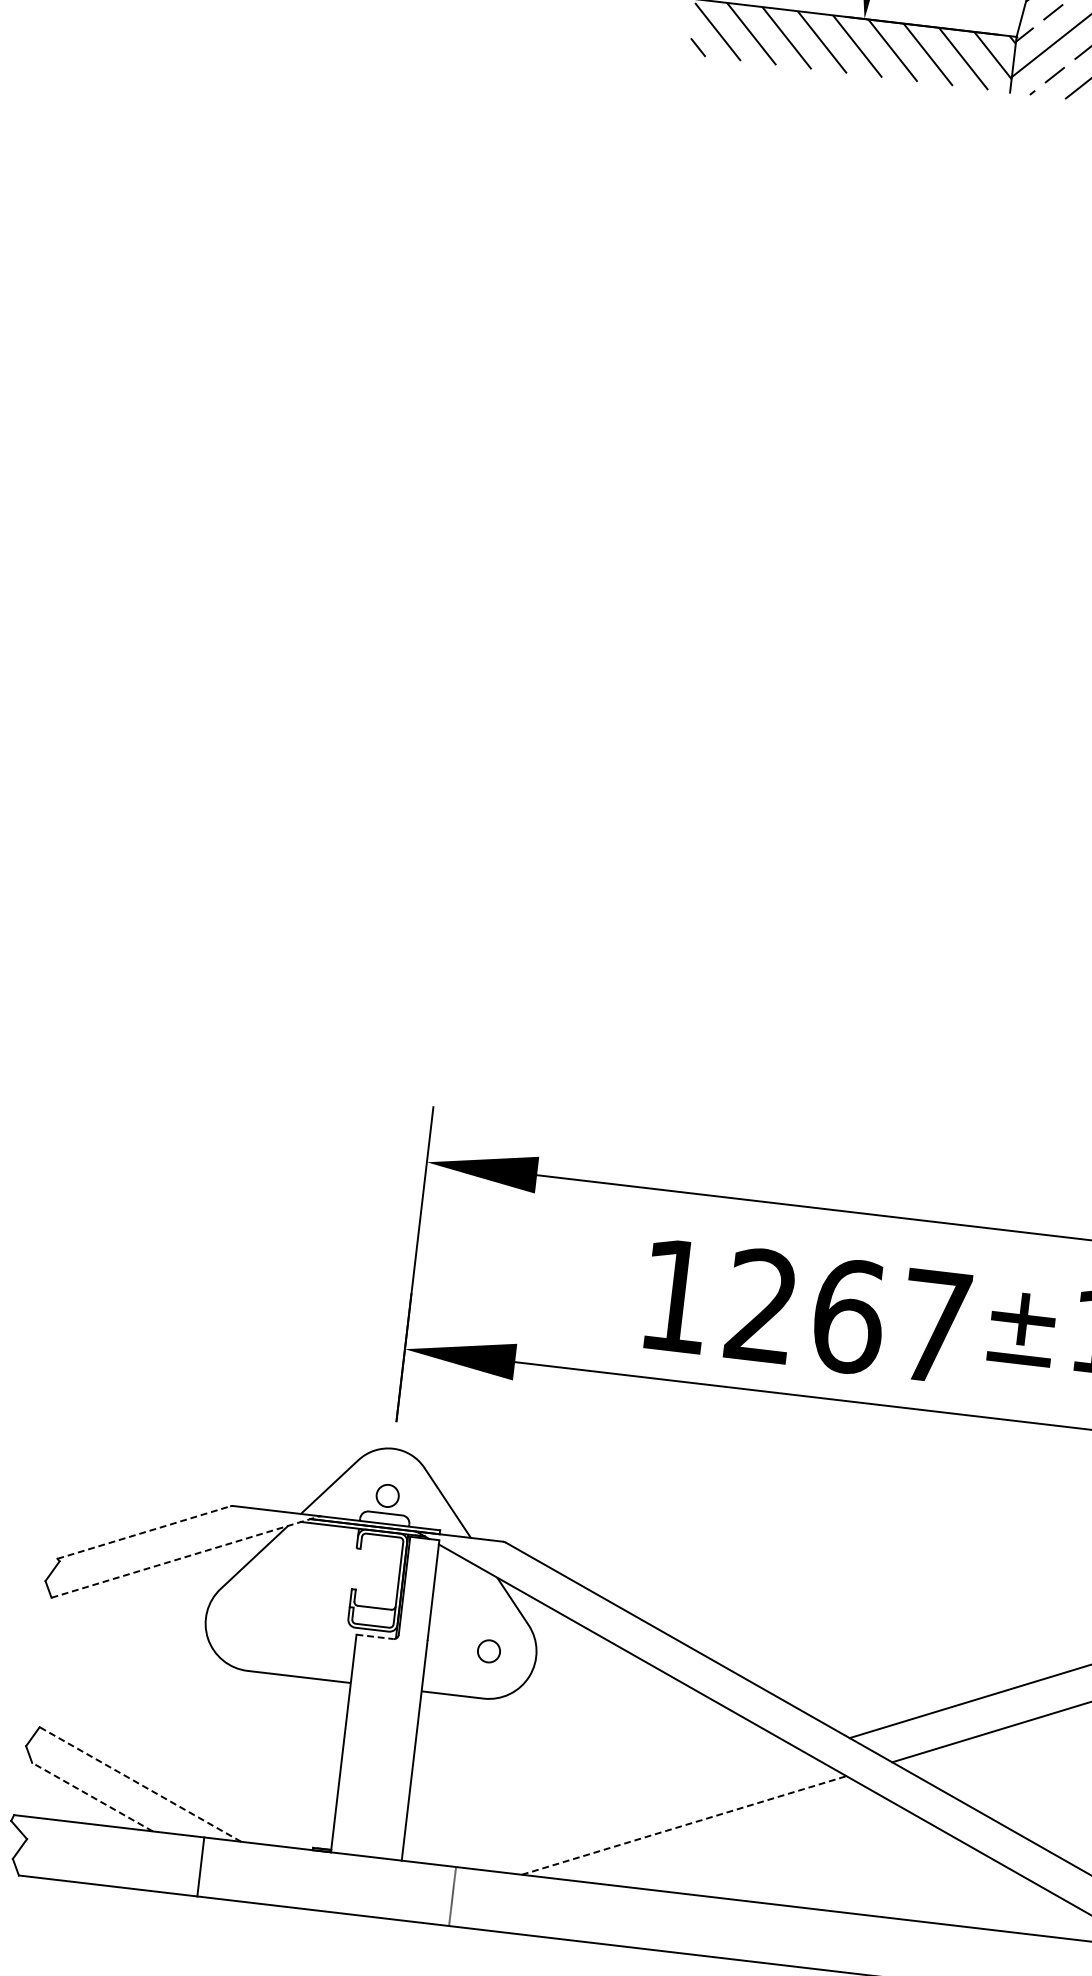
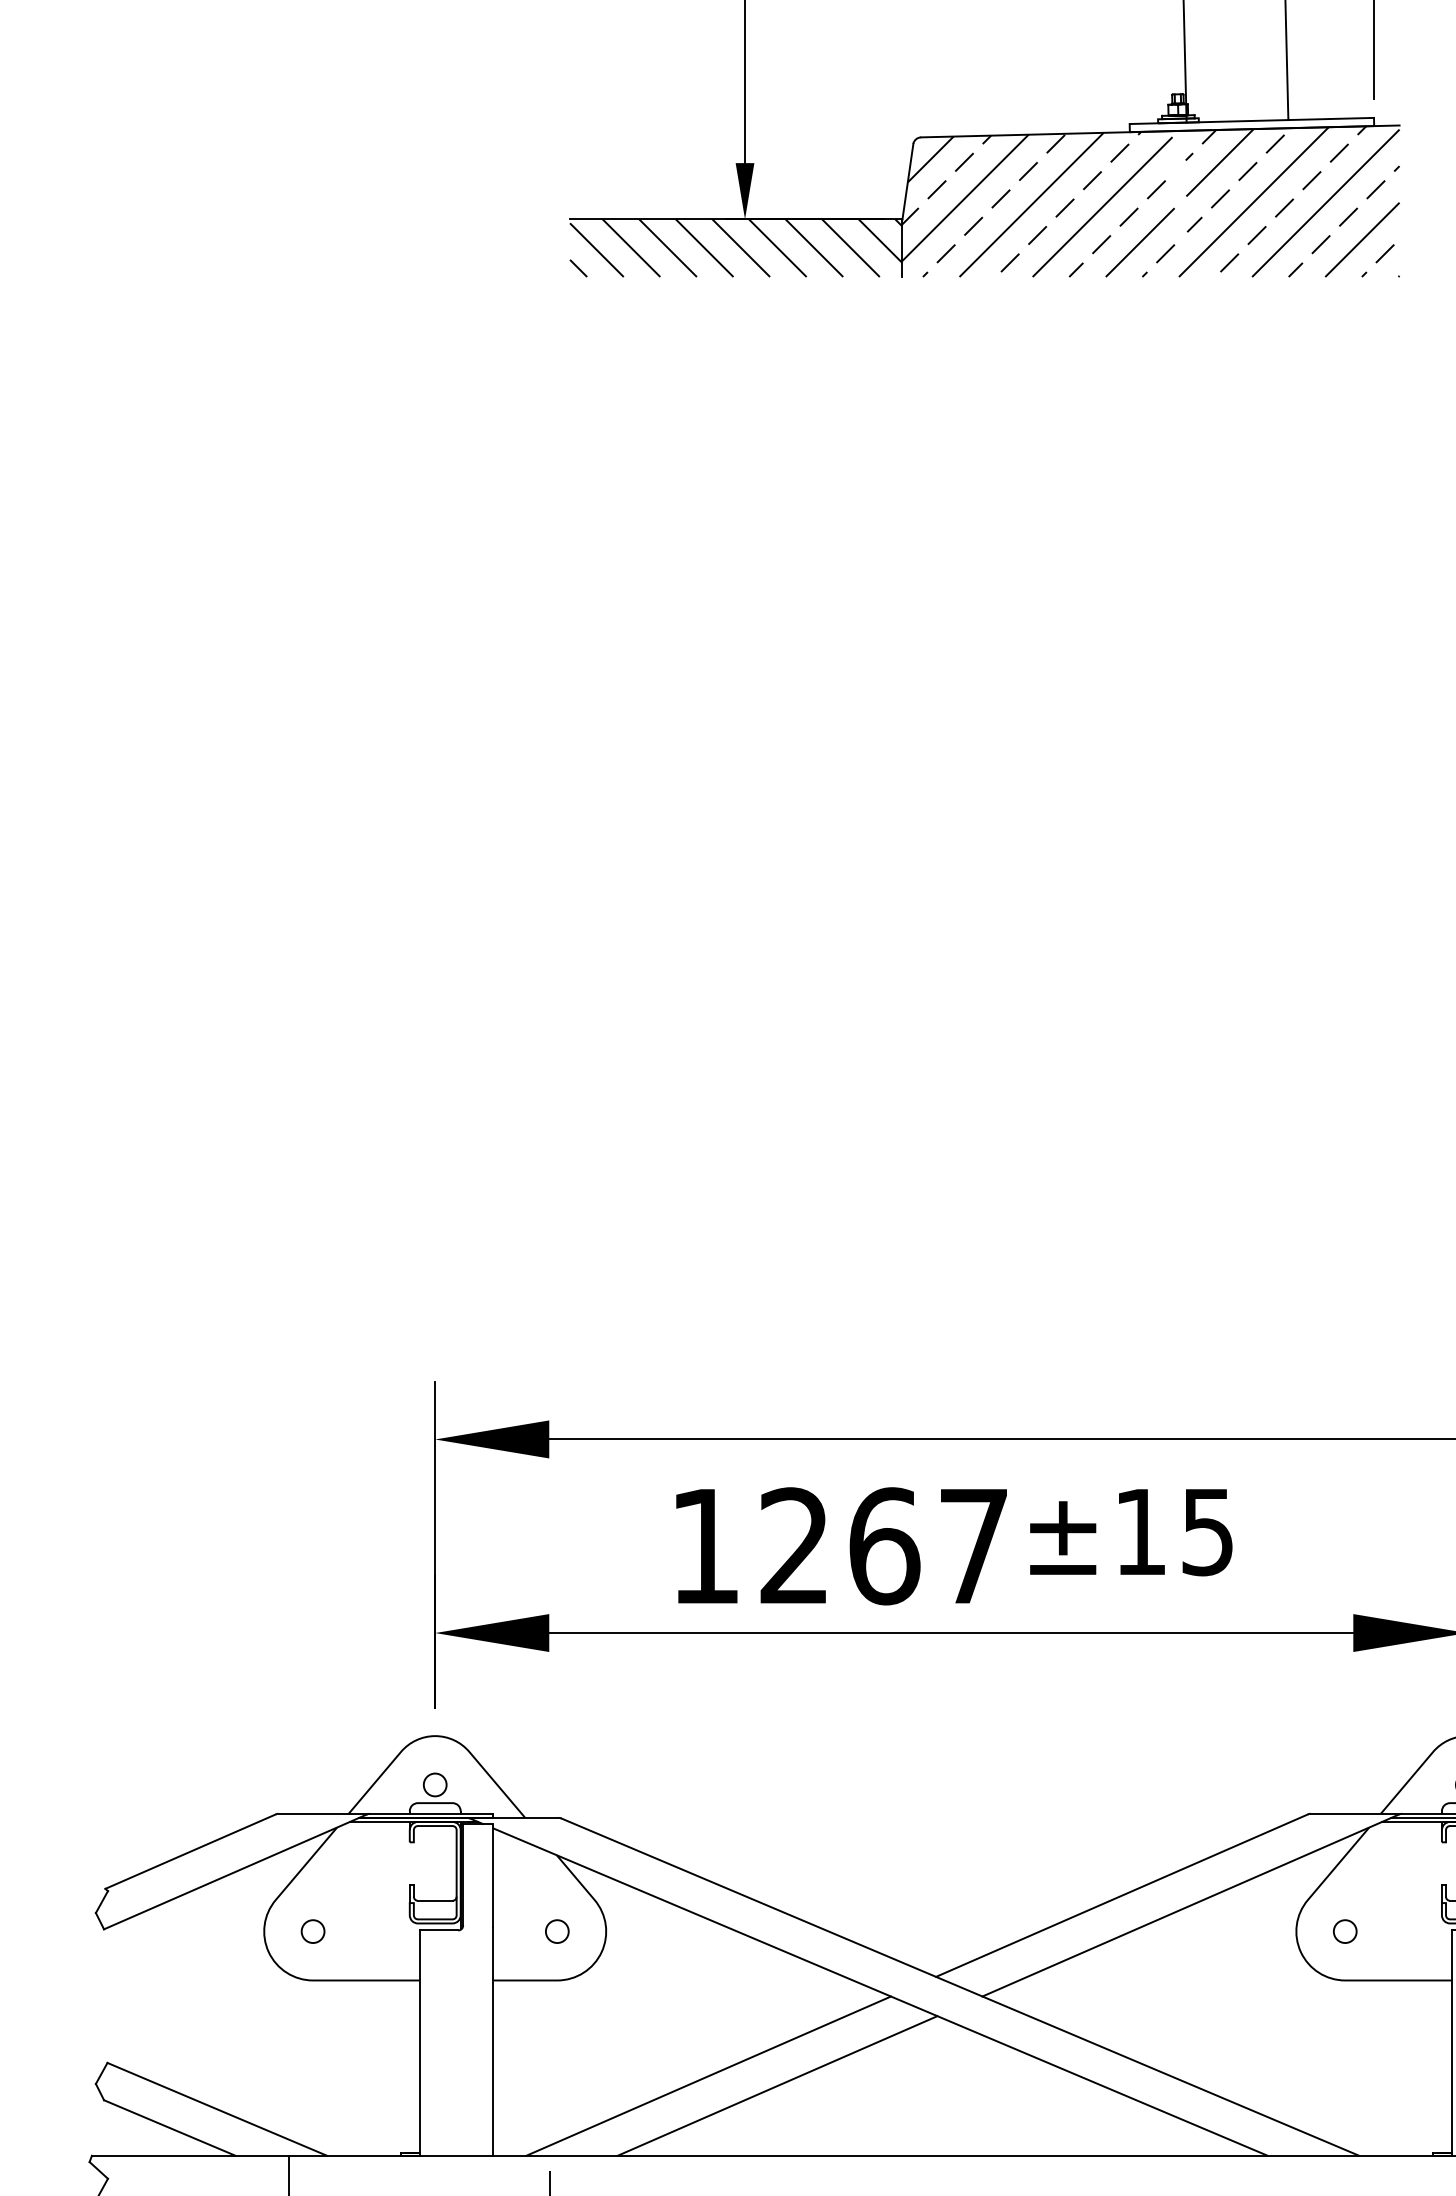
line: (143, 1532) -> (190, 1851), dashed -> solid
line: (185, 1556) -> (235, 1871), dashed -> solid
circle: (252, 1623) -> (312, 1931), added
line: (375, 1636) -> (439, 1930), dashed -> solid
line: (139, 1784) -> (216, 2109), dashed -> solid
line: (92, 1796) -> (169, 2127), dashed -> solid
line: (618, 1807) -> (708, 2075), added
line: (685, 1825) -> (778, 2085), dashed -> solid

